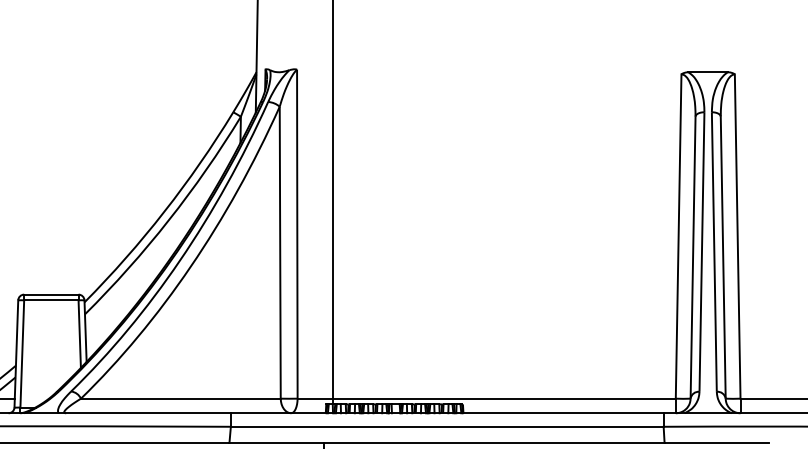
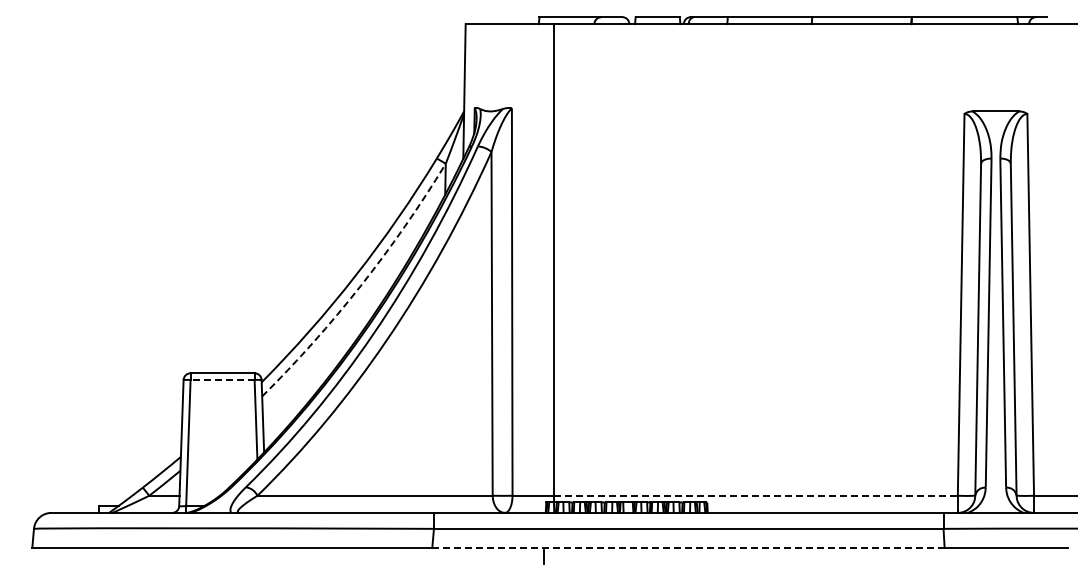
arc: (169, 220) -> (361, 285), solid -> dashed
line: (51, 300) -> (222, 380), solid -> dashed
line: (504, 398) -> (756, 495), solid -> dashed
line: (446, 442) -> (687, 547), solid -> dashed

